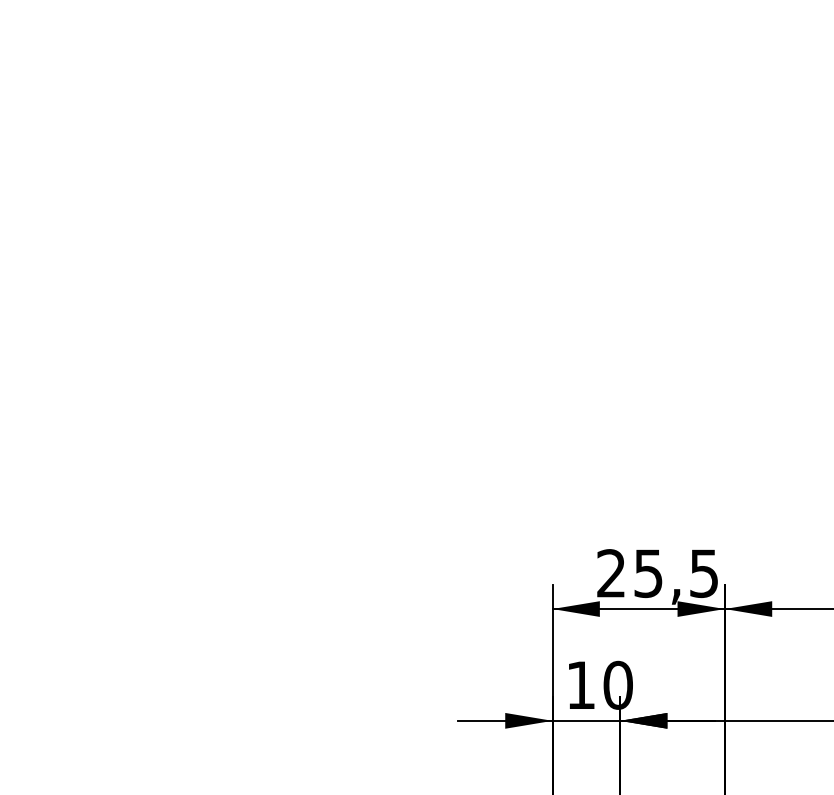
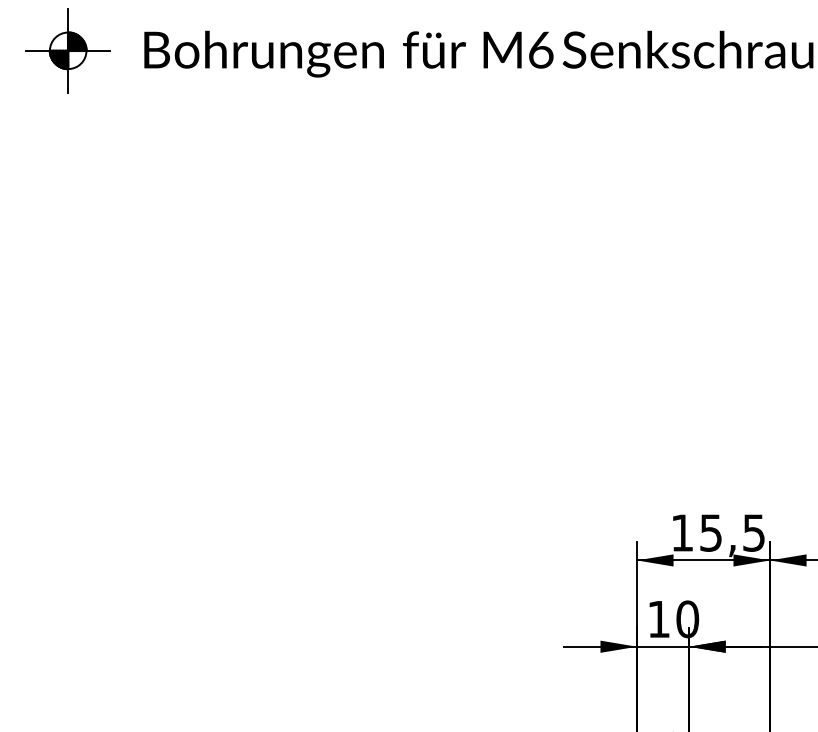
text: (610, 572) -> (681, 532), 25,5 -> 15,5

